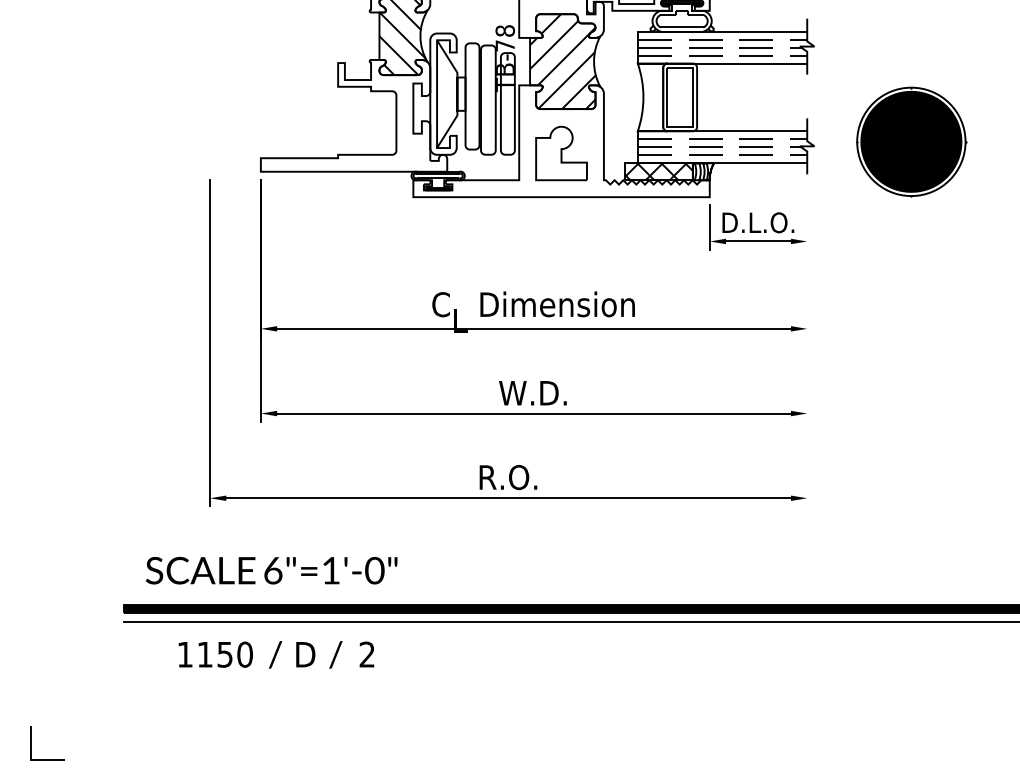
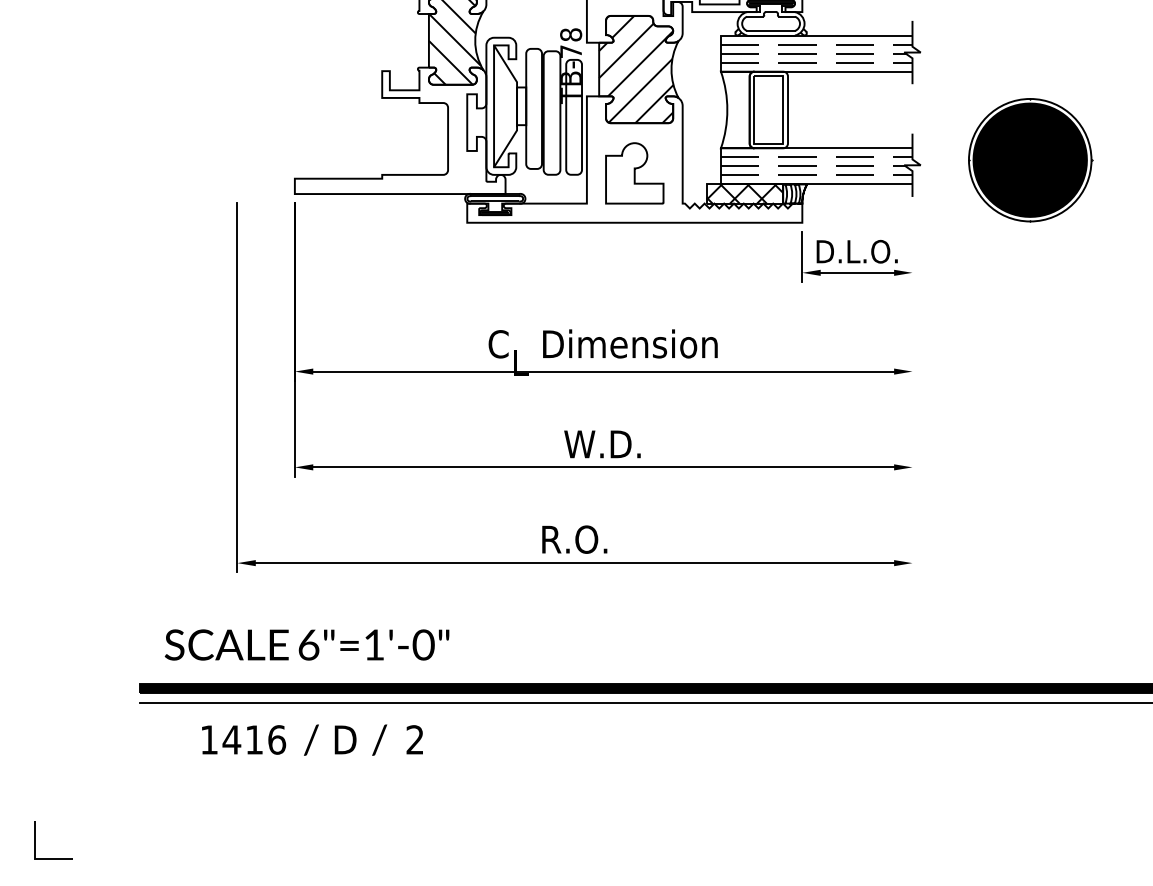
text: (225, 654) -> (254, 739), 1150 -> 1416

